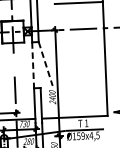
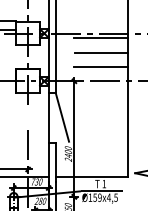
line: (78, 15) -> (100, 66), added
line: (45, 64) -> (62, 118), dashed -> solid
line: (32, 65) -> (48, 118), dashed -> solid

